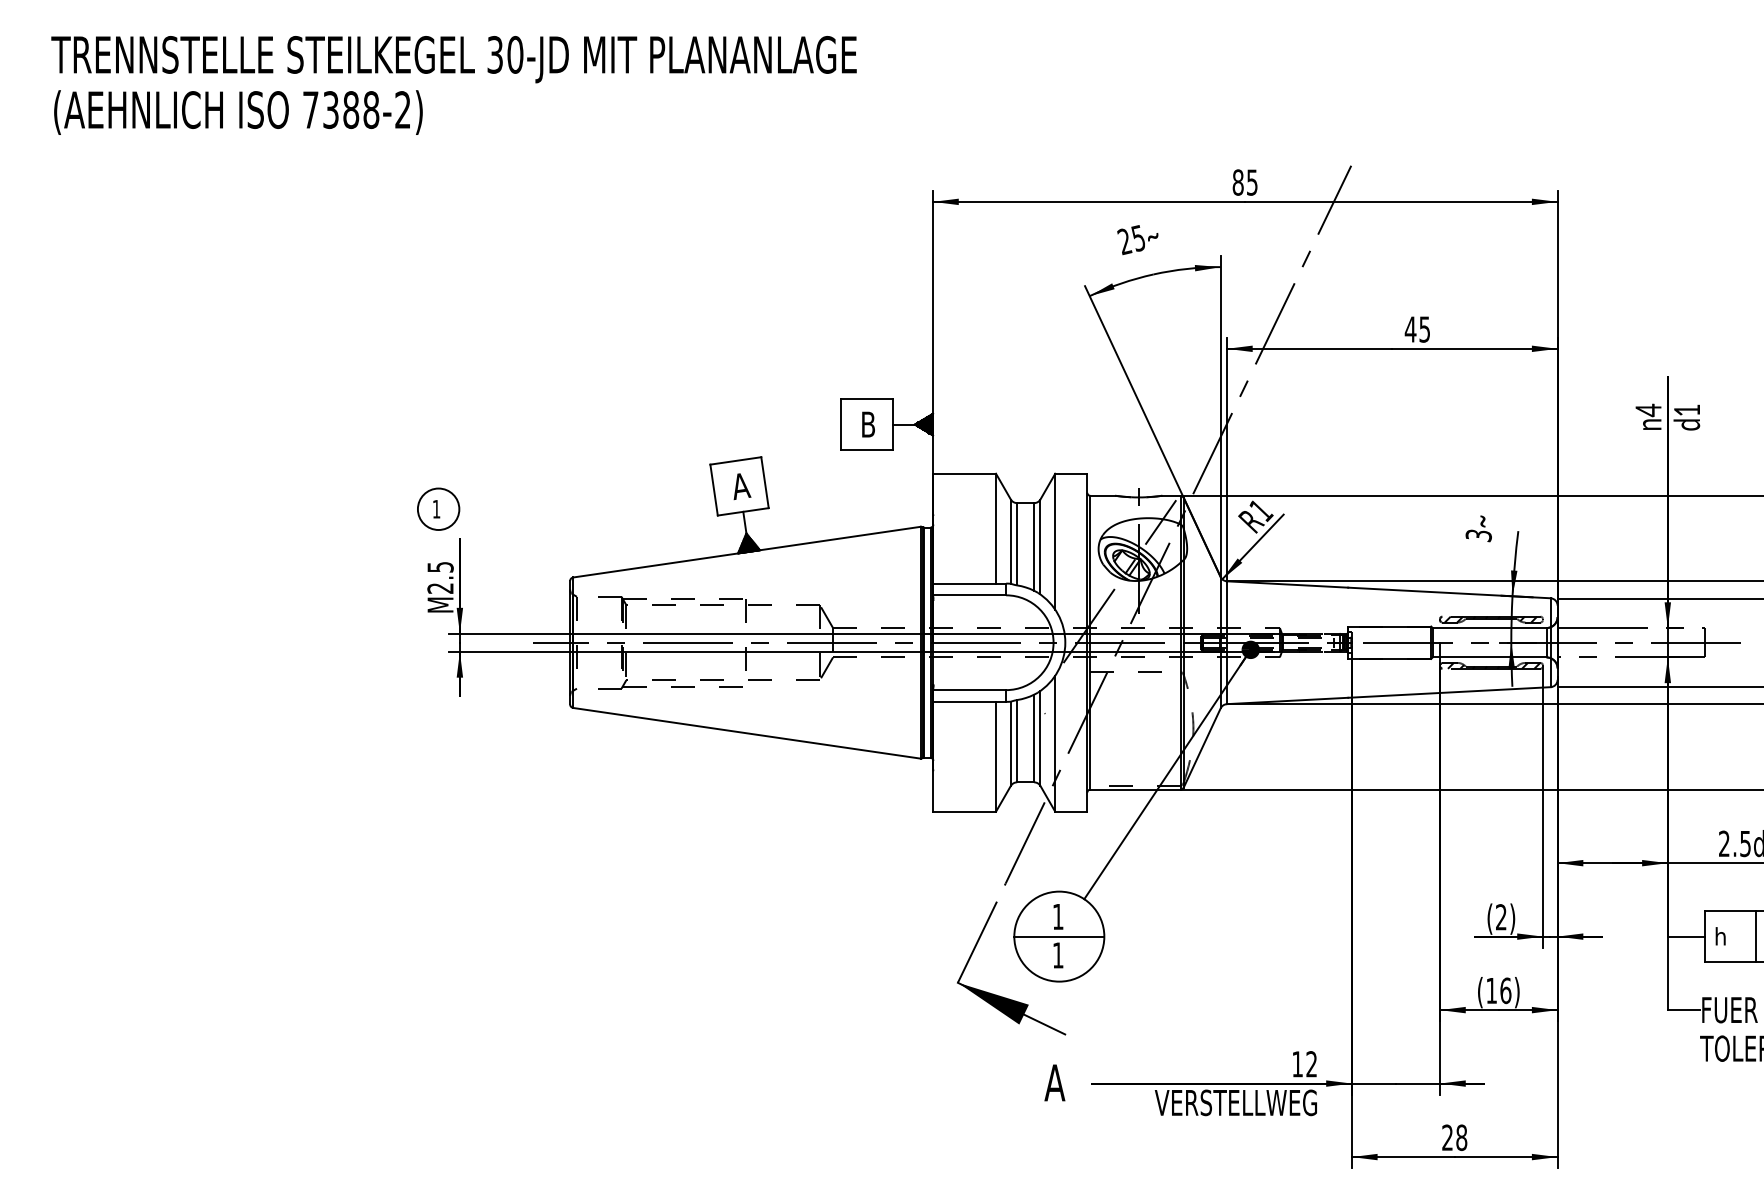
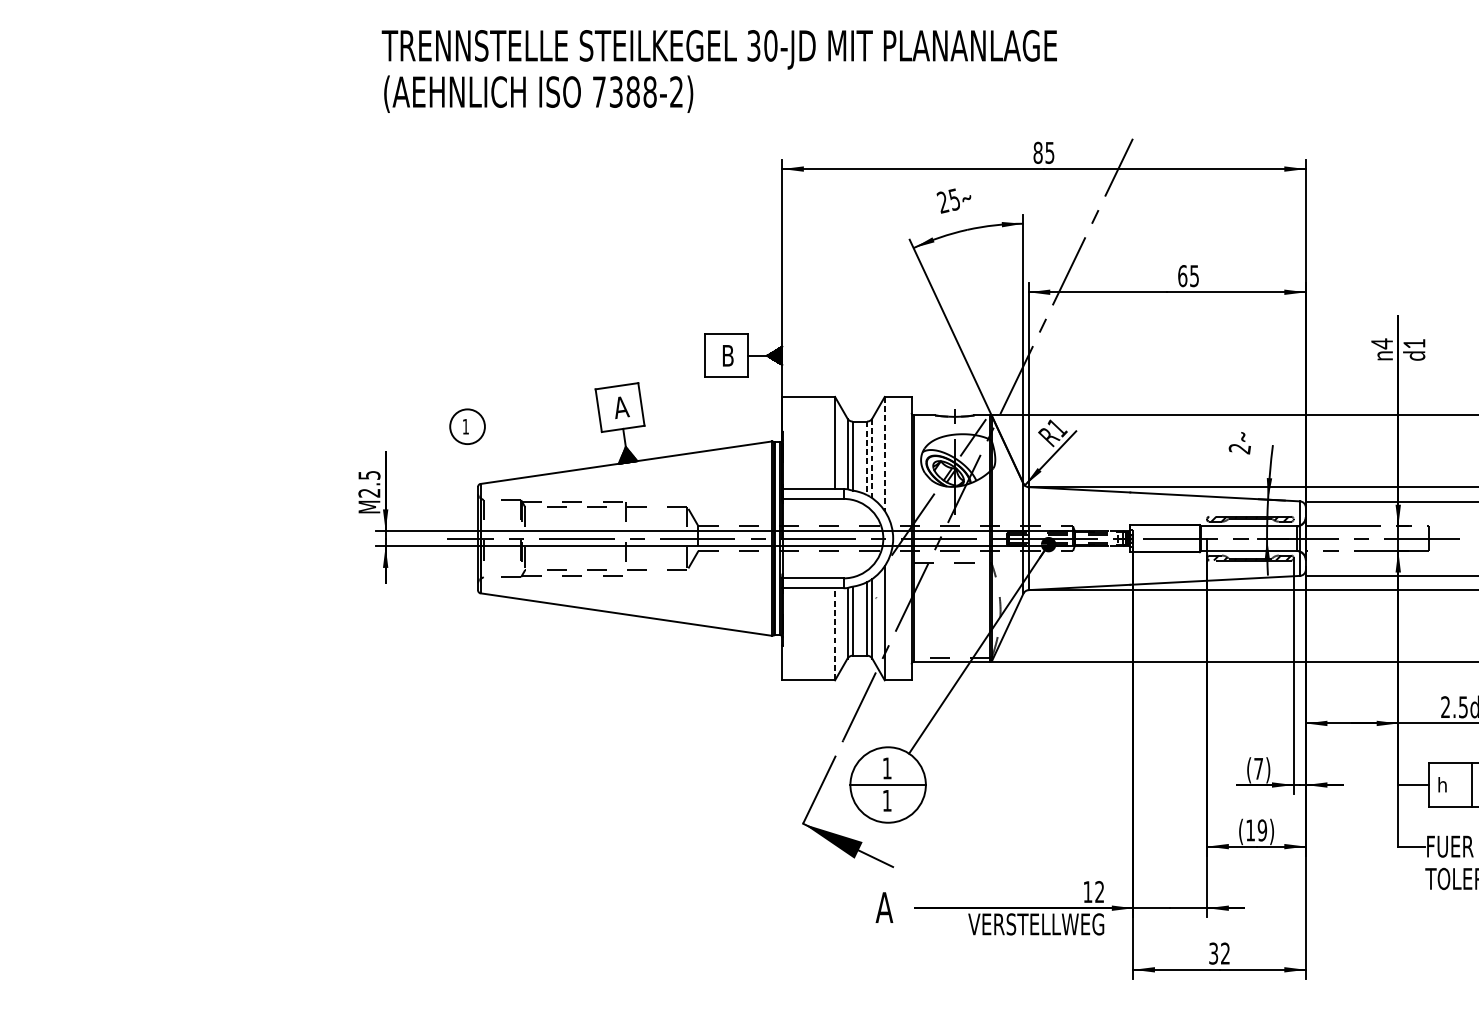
text: (453, 85) -> (718, 71), moved
text: (1410, 329) -> (1182, 276), 45 -> 65
part: (438, 508) -> (467, 426), moved
text: (1478, 535) -> (1239, 448), 3 -> 2
line: (1055, 541) -> (884, 453), solid -> dashed
line: (1034, 546) -> (867, 457), solid -> dashed
line: (1040, 547) -> (872, 458), solid -> dashed
line: (996, 756) -> (835, 634), solid -> dashed
text: (1501, 917) -> (1258, 768), (2) -> (7)
text: (1505, 990) -> (1262, 830), (16) -> (19)
text: (1454, 1137) -> (1219, 953), 28 -> 32

